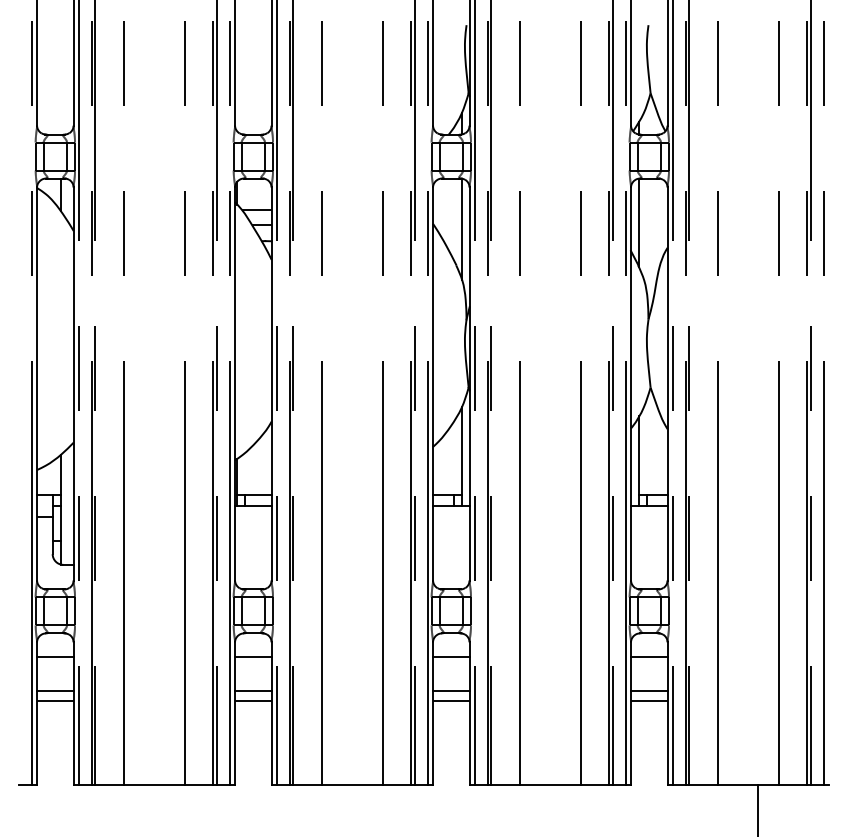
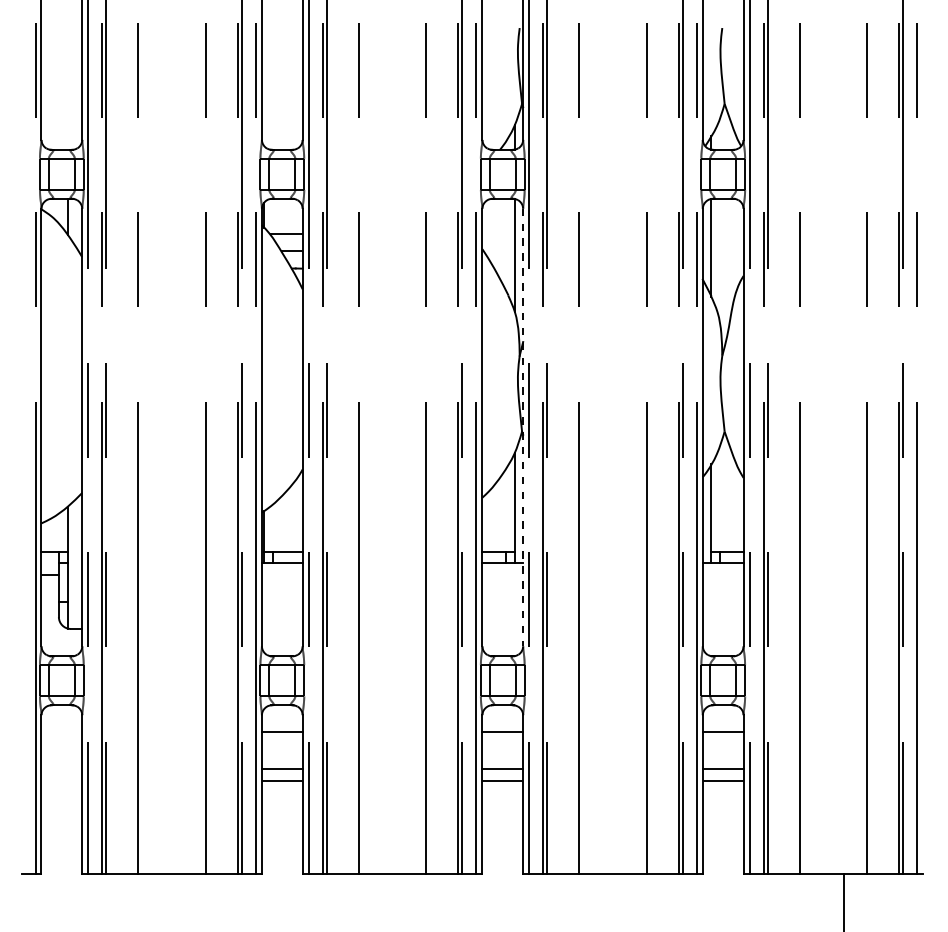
line: (469, 383) -> (523, 427), solid -> dashed
line: (55, 657) -> (61, 732), removed
line: (55, 690) -> (61, 768), removed
line: (55, 700) -> (61, 780), removed

